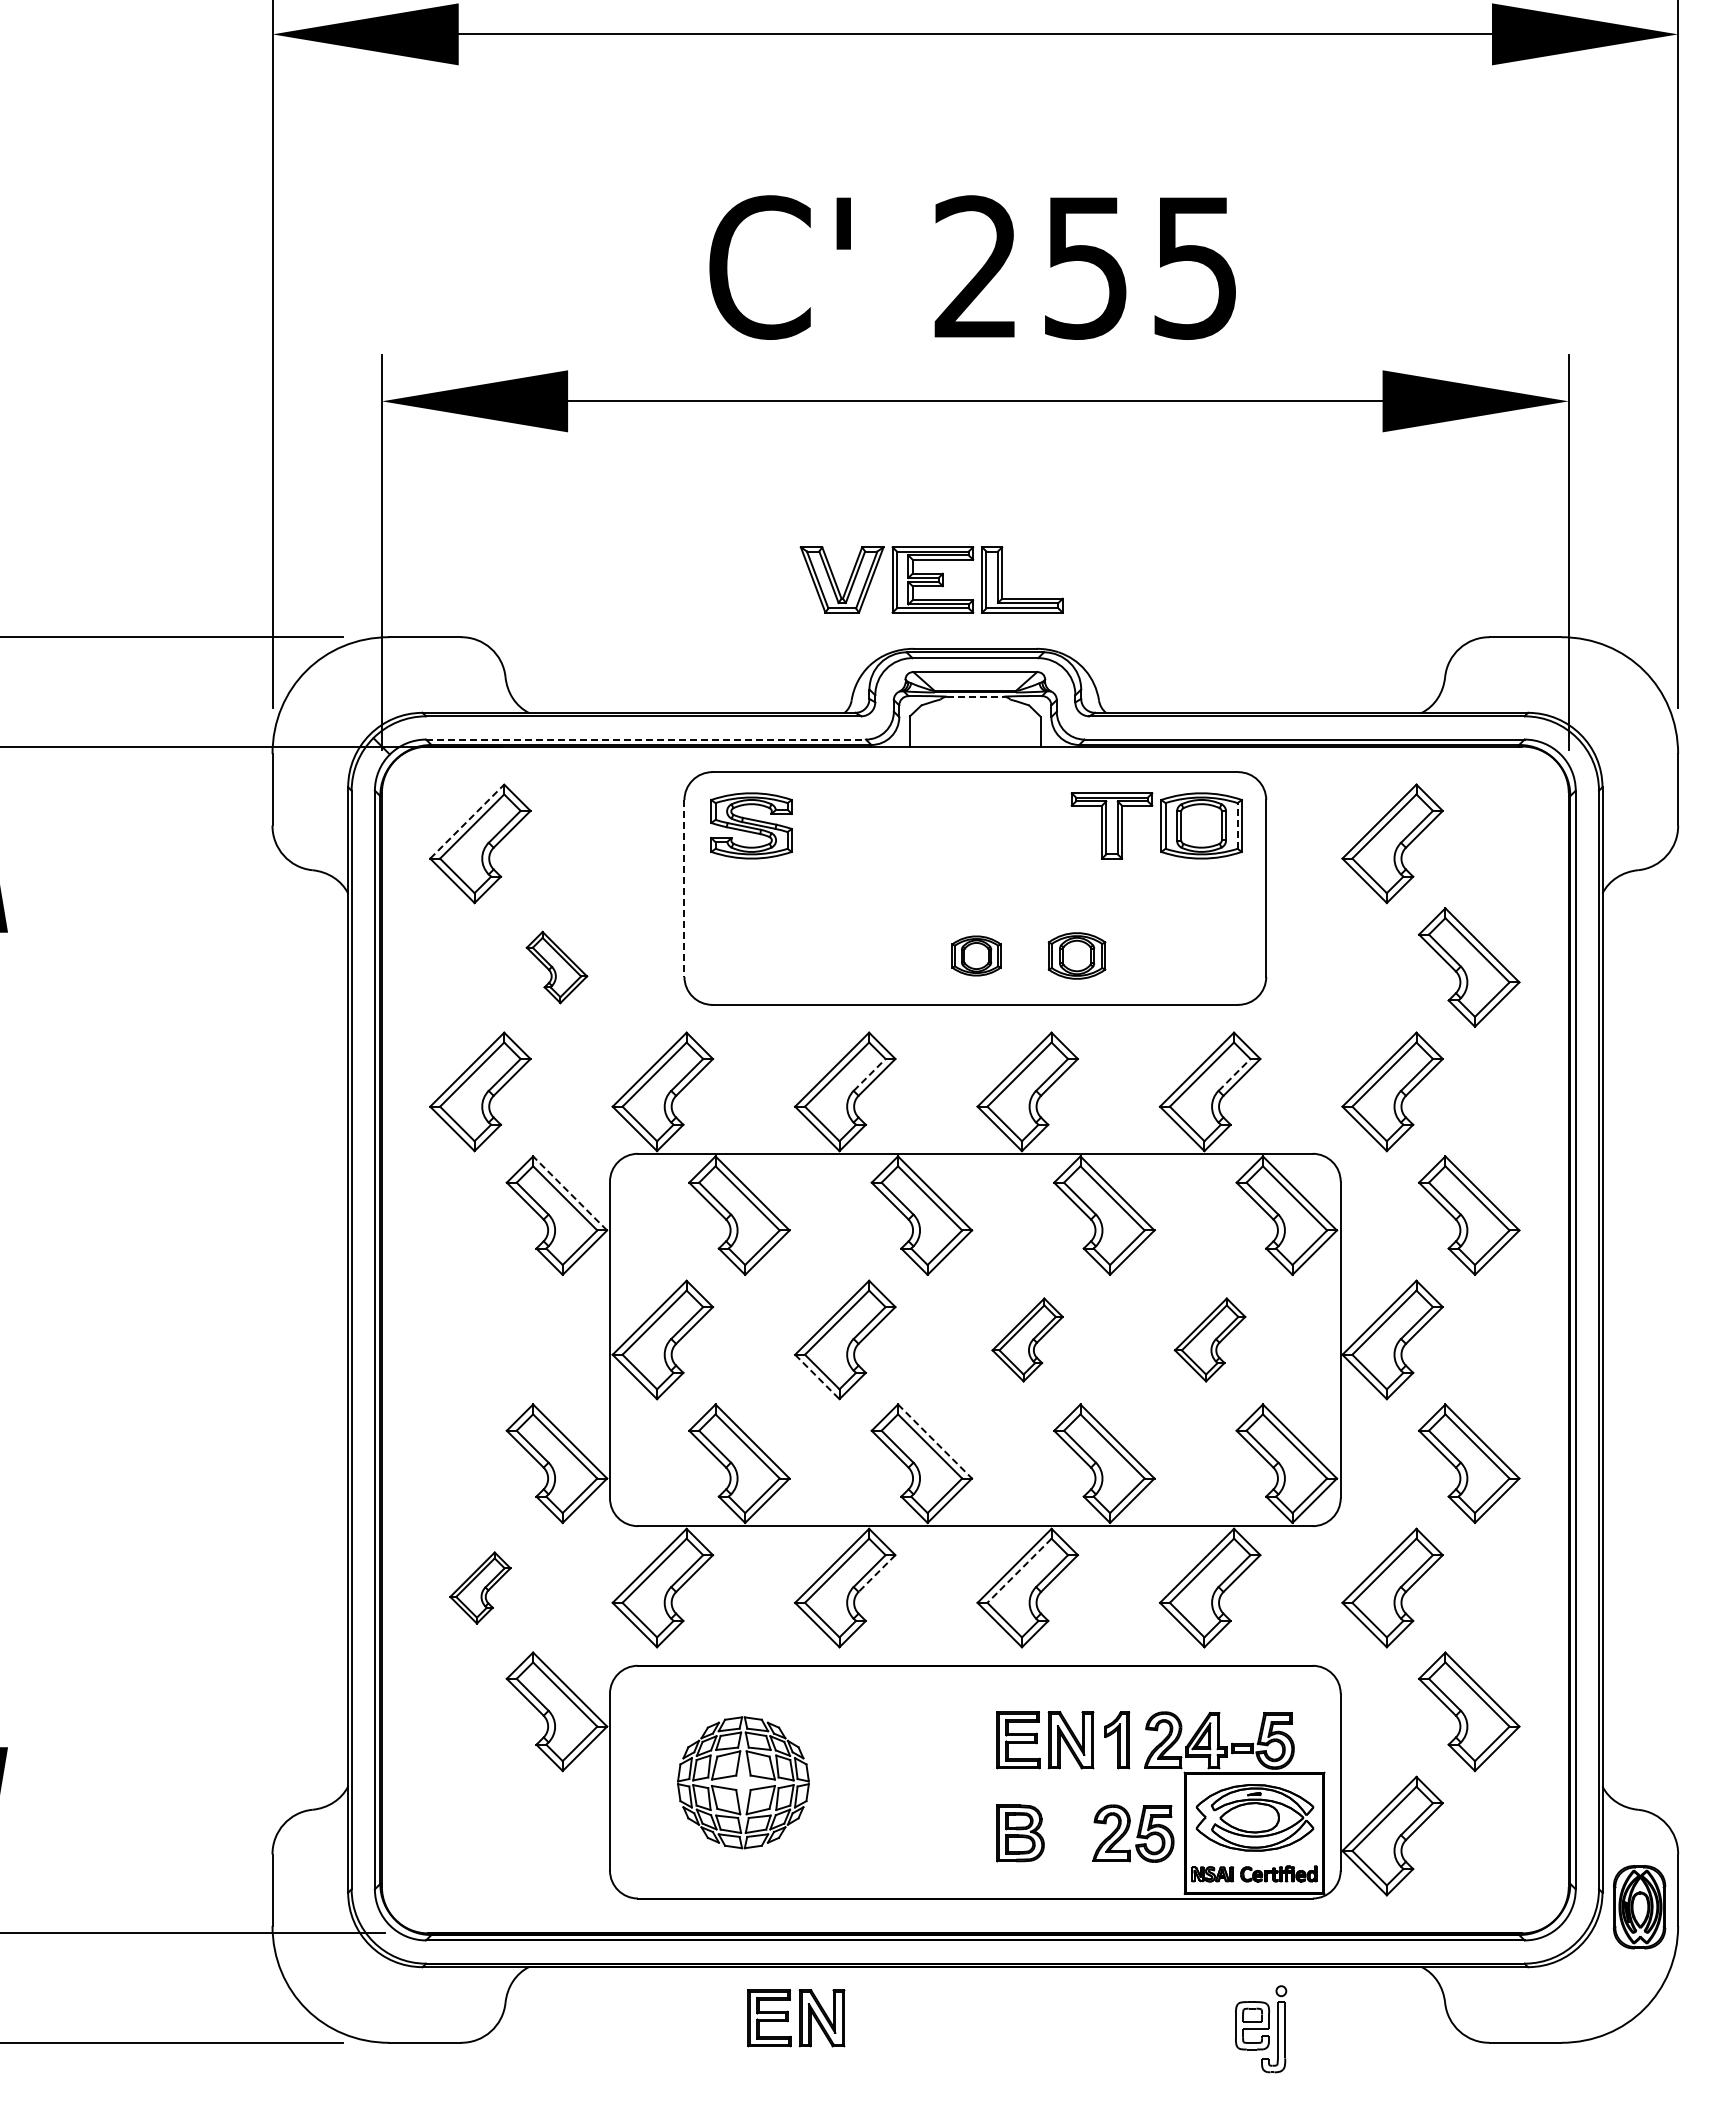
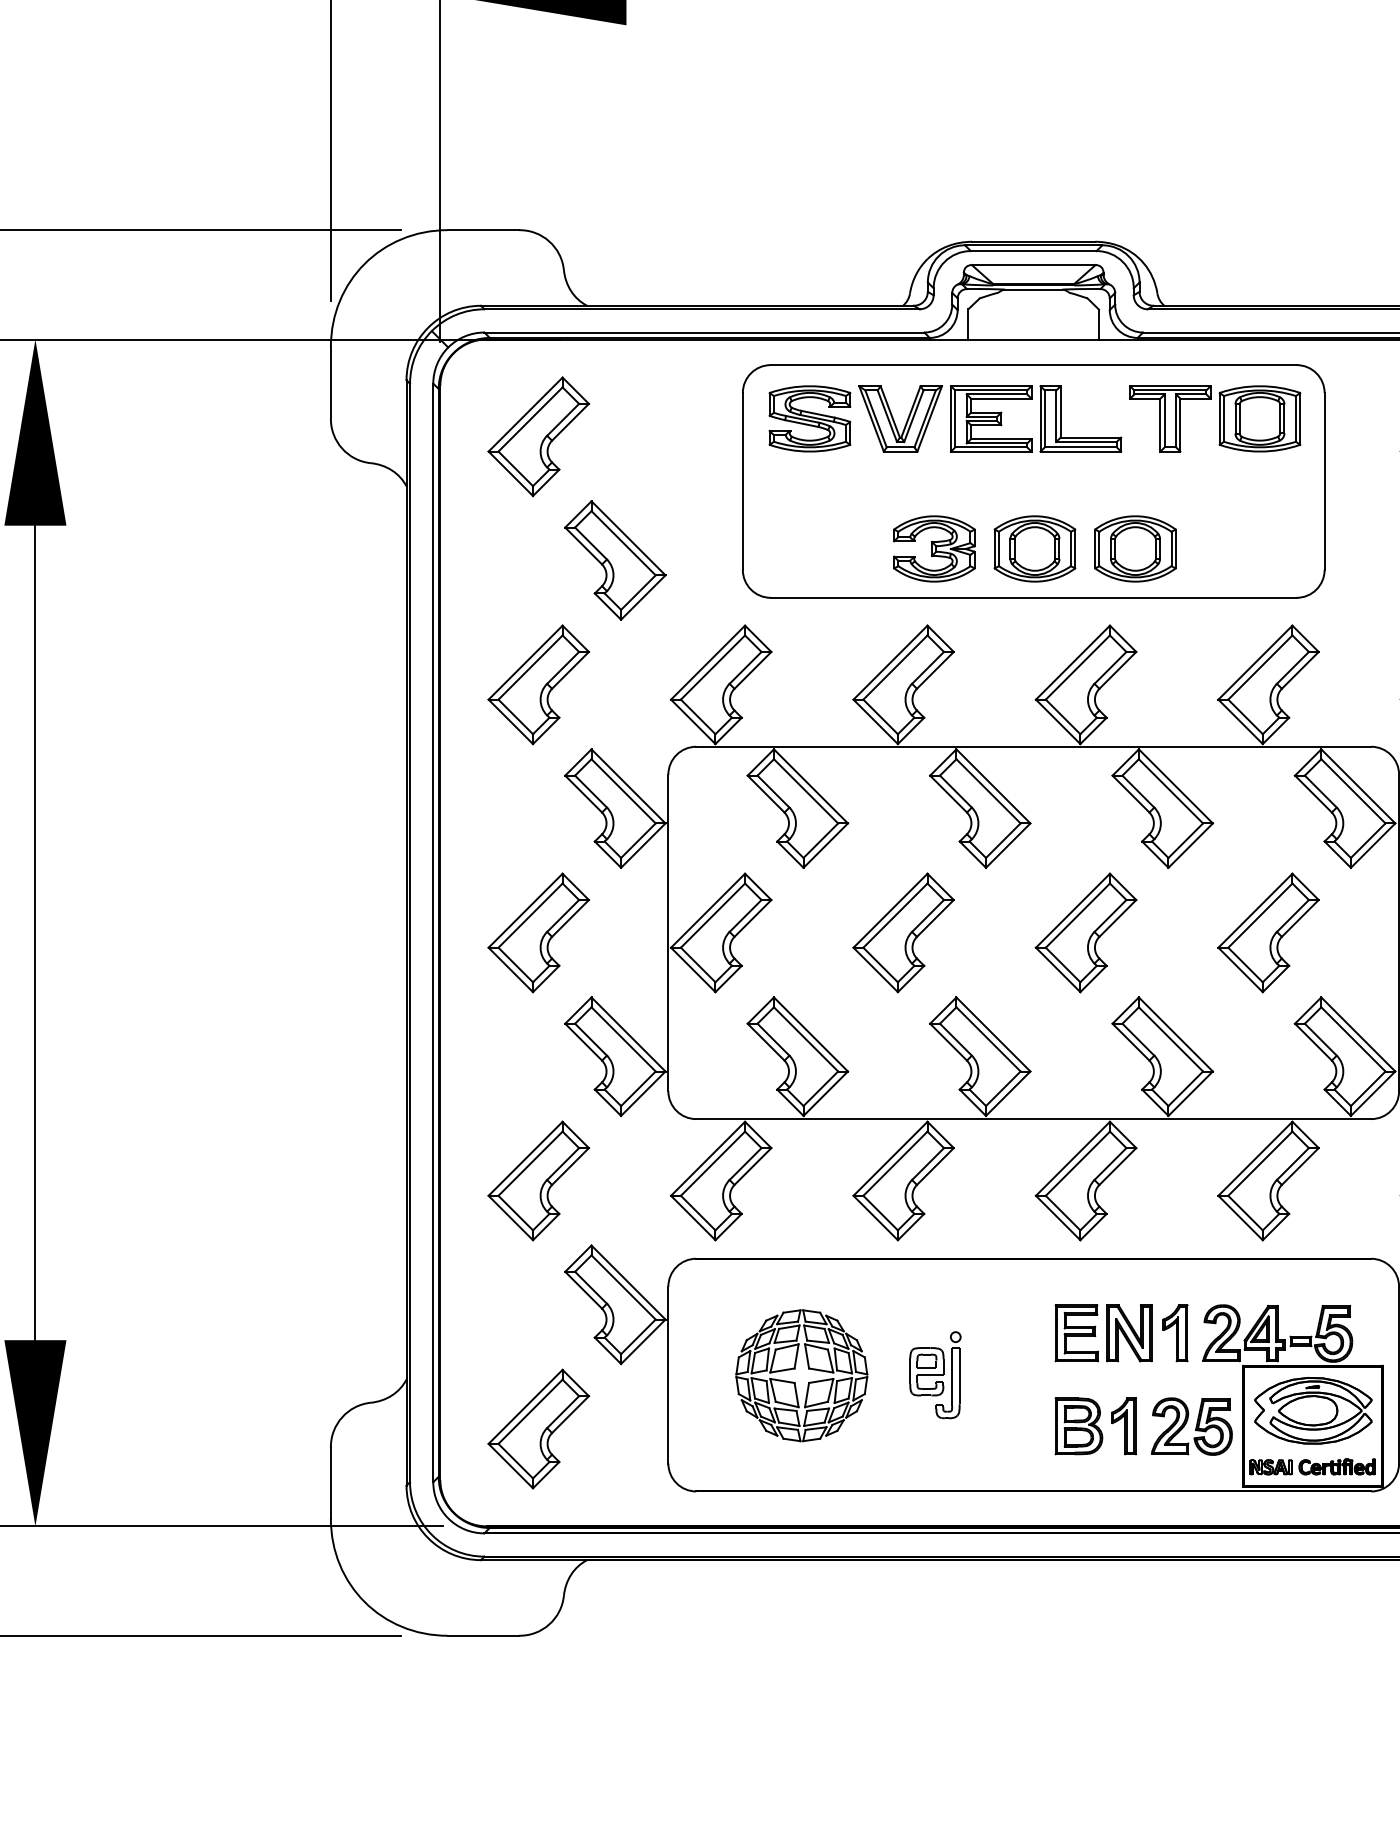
part: (931, 579) -> (989, 418), moved
line: (975, 696) -> (1033, 289), dashed -> solid
line: (646, 739) -> (704, 332), dashed -> solid
line: (467, 821) -> (525, 414), dashed -> solid
line: (1237, 825) -> (1295, 418), dashed -> solid
line: (684, 889) -> (742, 482), dashed -> solid
part: (875, 955) -> (933, 548), added
part: (976, 955) -> (1034, 548), size x1.67
part: (1076, 955) -> (1134, 548), size x1.43
part: (556, 967) -> (614, 560), size x1.67
line: (869, 1074) -> (927, 667), dashed -> solid
line: (1234, 1074) -> (1292, 667), dashed -> solid
line: (569, 1193) -> (627, 786), dashed -> solid
part: (480, 1339) -> (538, 932), added
part: (1027, 1339) -> (1085, 932), size x1.43
part: (1209, 1339) -> (1267, 932), size x1.43
line: (817, 1377) -> (875, 970), dashed -> solid
line: (935, 1441) -> (993, 1034), dashed -> solid
line: (1019, 1571) -> (1077, 1164), dashed -> solid
line: (876, 1573) -> (934, 1166), dashed -> solid
part: (480, 1587) -> (538, 1180), size x1.67
part: (1065, 1833) -> (1123, 1426), added
part: (480, 1835) -> (538, 1428), added
part: (796, 2018) -> (854, 1611), removed
part: (1261, 2029) -> (935, 1375), moved

